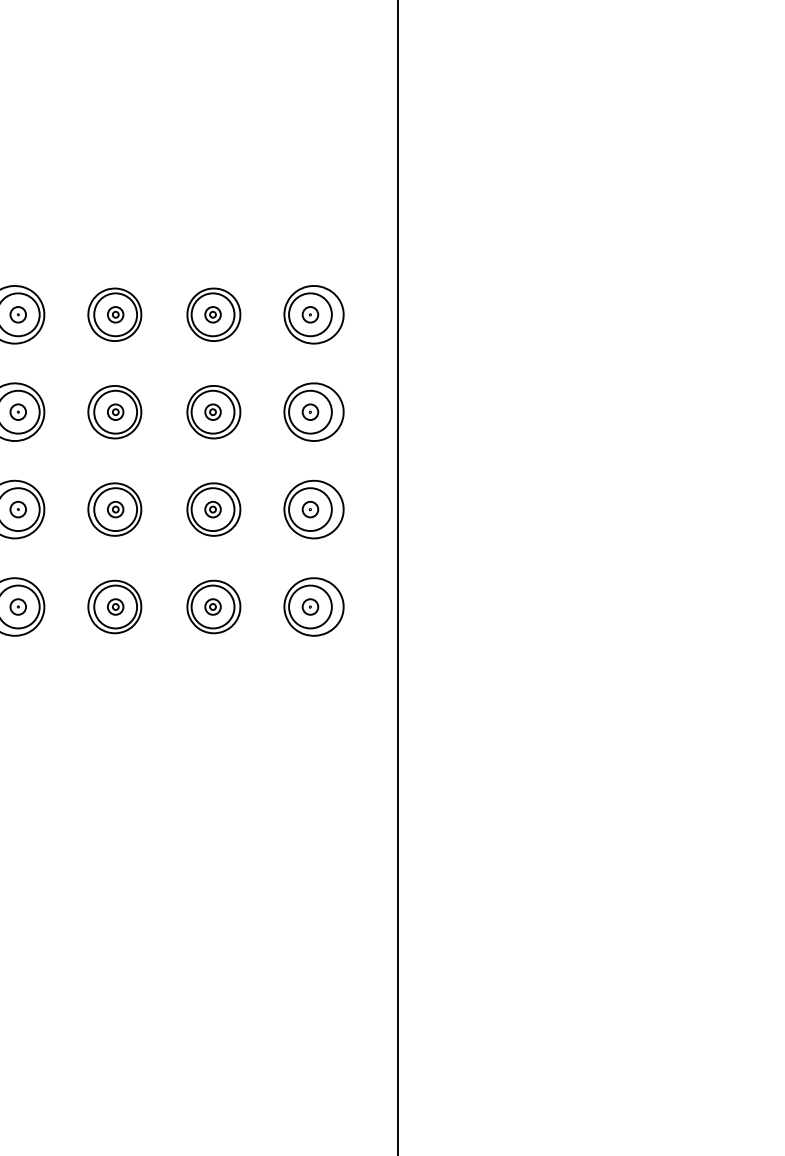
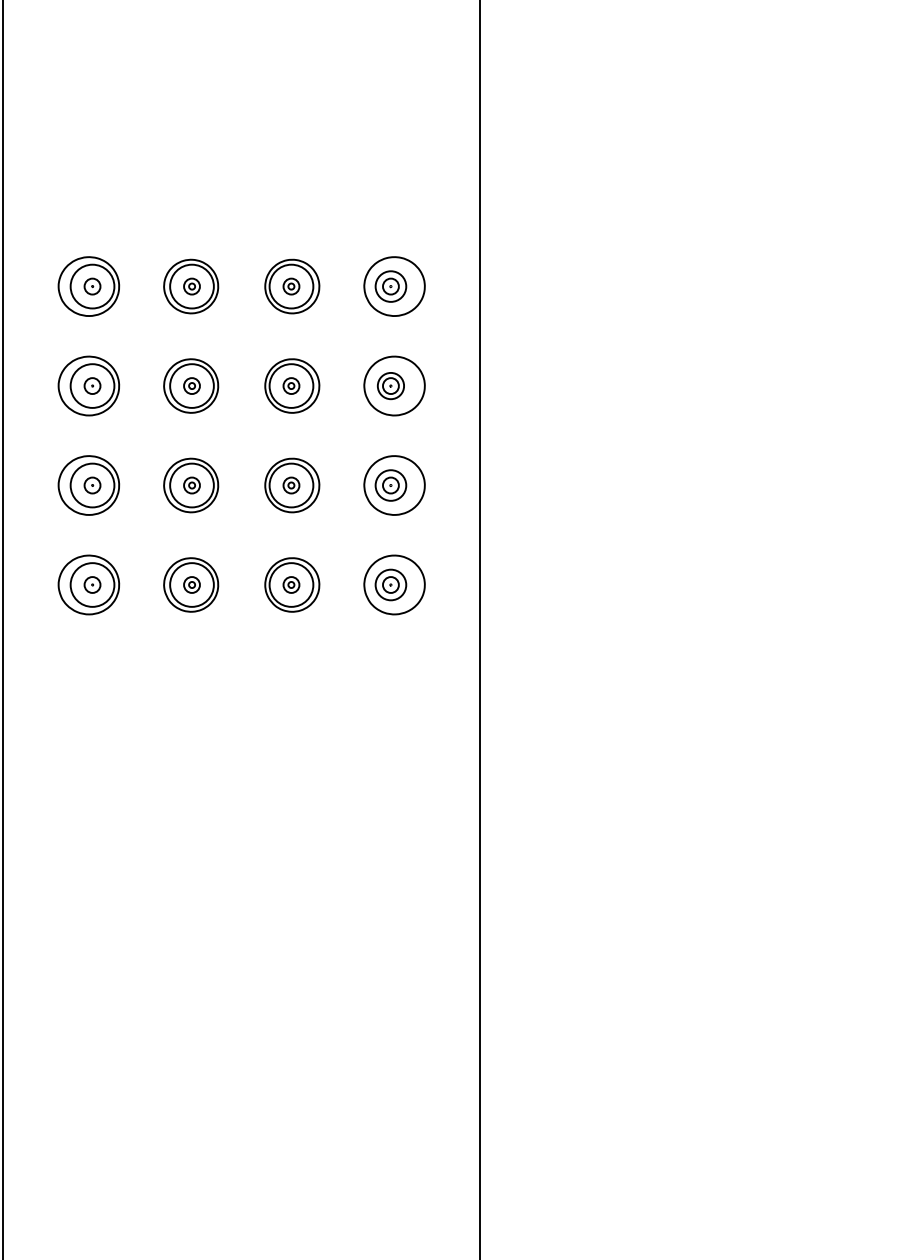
circle: (310, 314) -> (390, 286), size x0.7
circle: (310, 411) -> (390, 385), size x0.6
circle: (310, 509) -> (390, 485), size x0.7
circle: (310, 606) -> (390, 584), size x0.7

